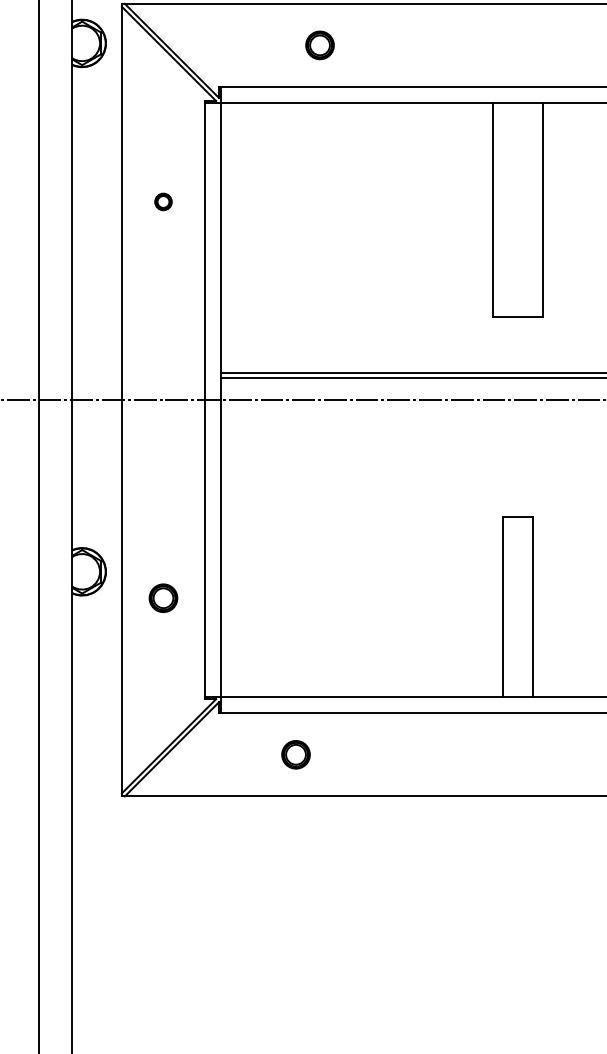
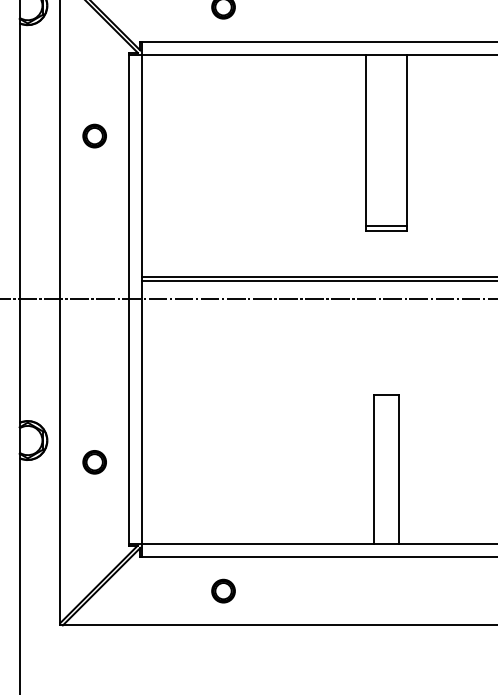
part: (163, 201) -> (94, 135), size x1.67
line: (517, 311) -> (386, 226), added
part: (295, 754) -> (223, 590), moved

